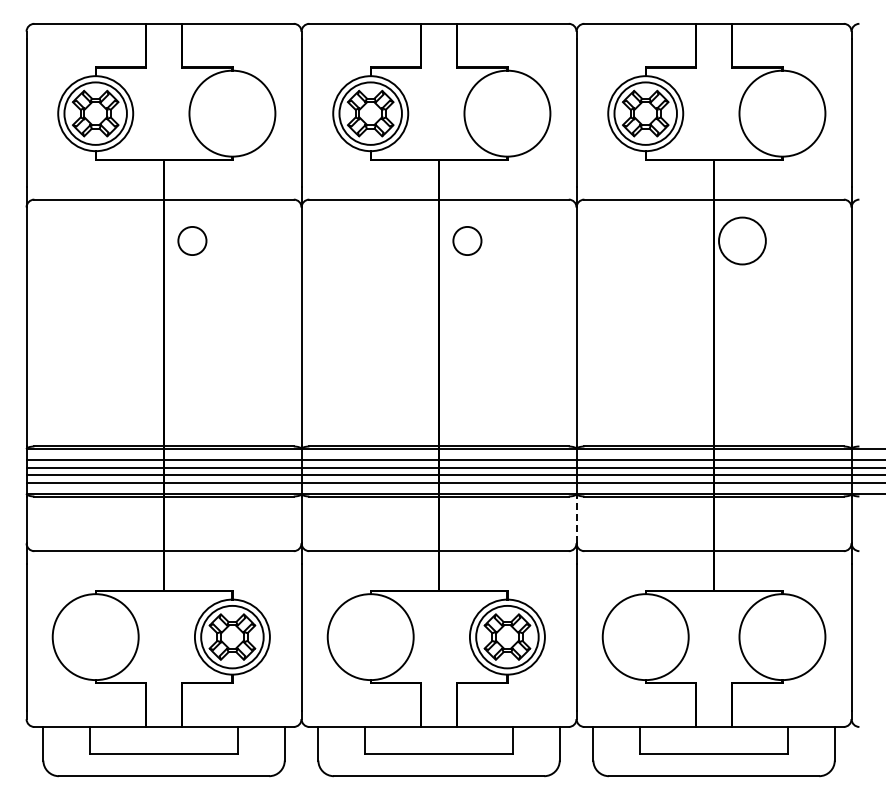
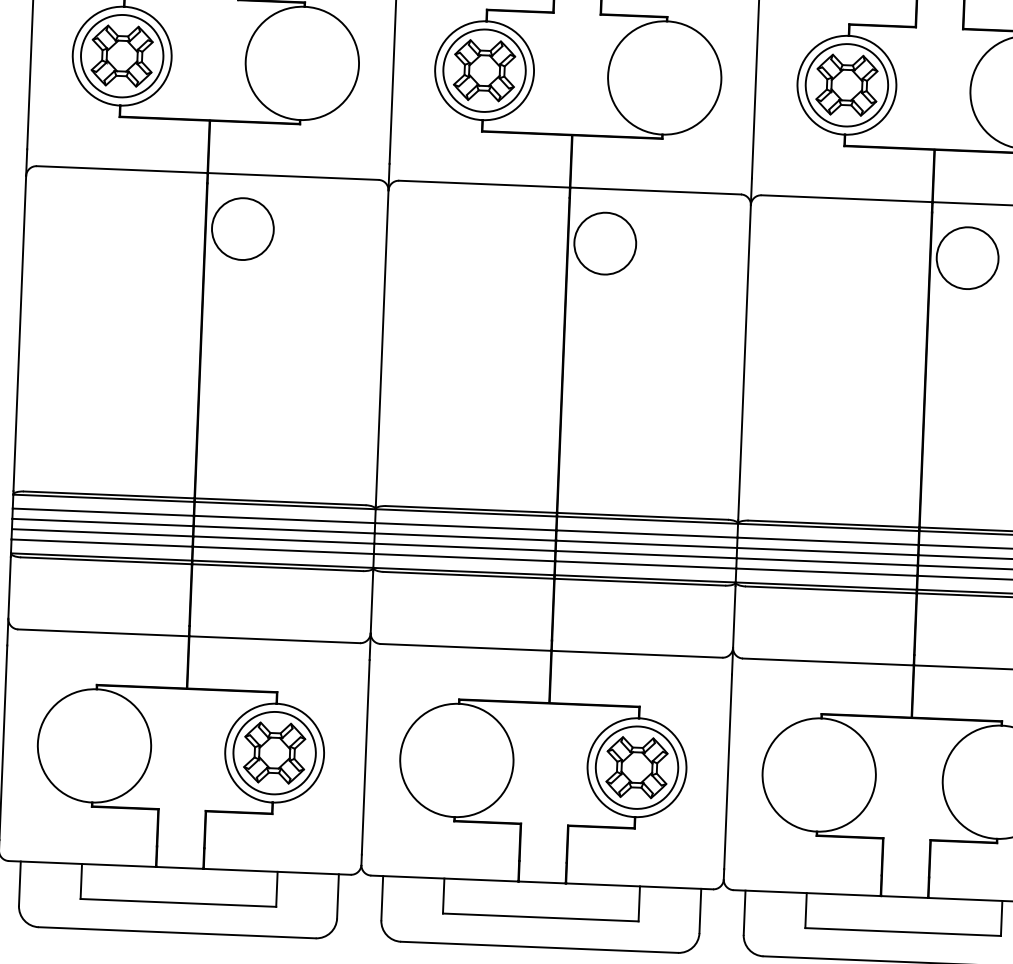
circle: (192, 240) -> (243, 228), size x1.67
circle: (467, 240) -> (605, 242), size x1.67
line: (576, 519) -> (734, 616), dashed -> solid

